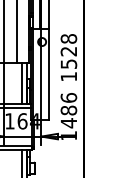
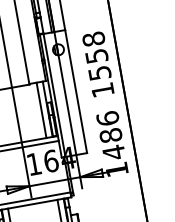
text: (68, 51) -> (96, 56), 1528 -> 1558

